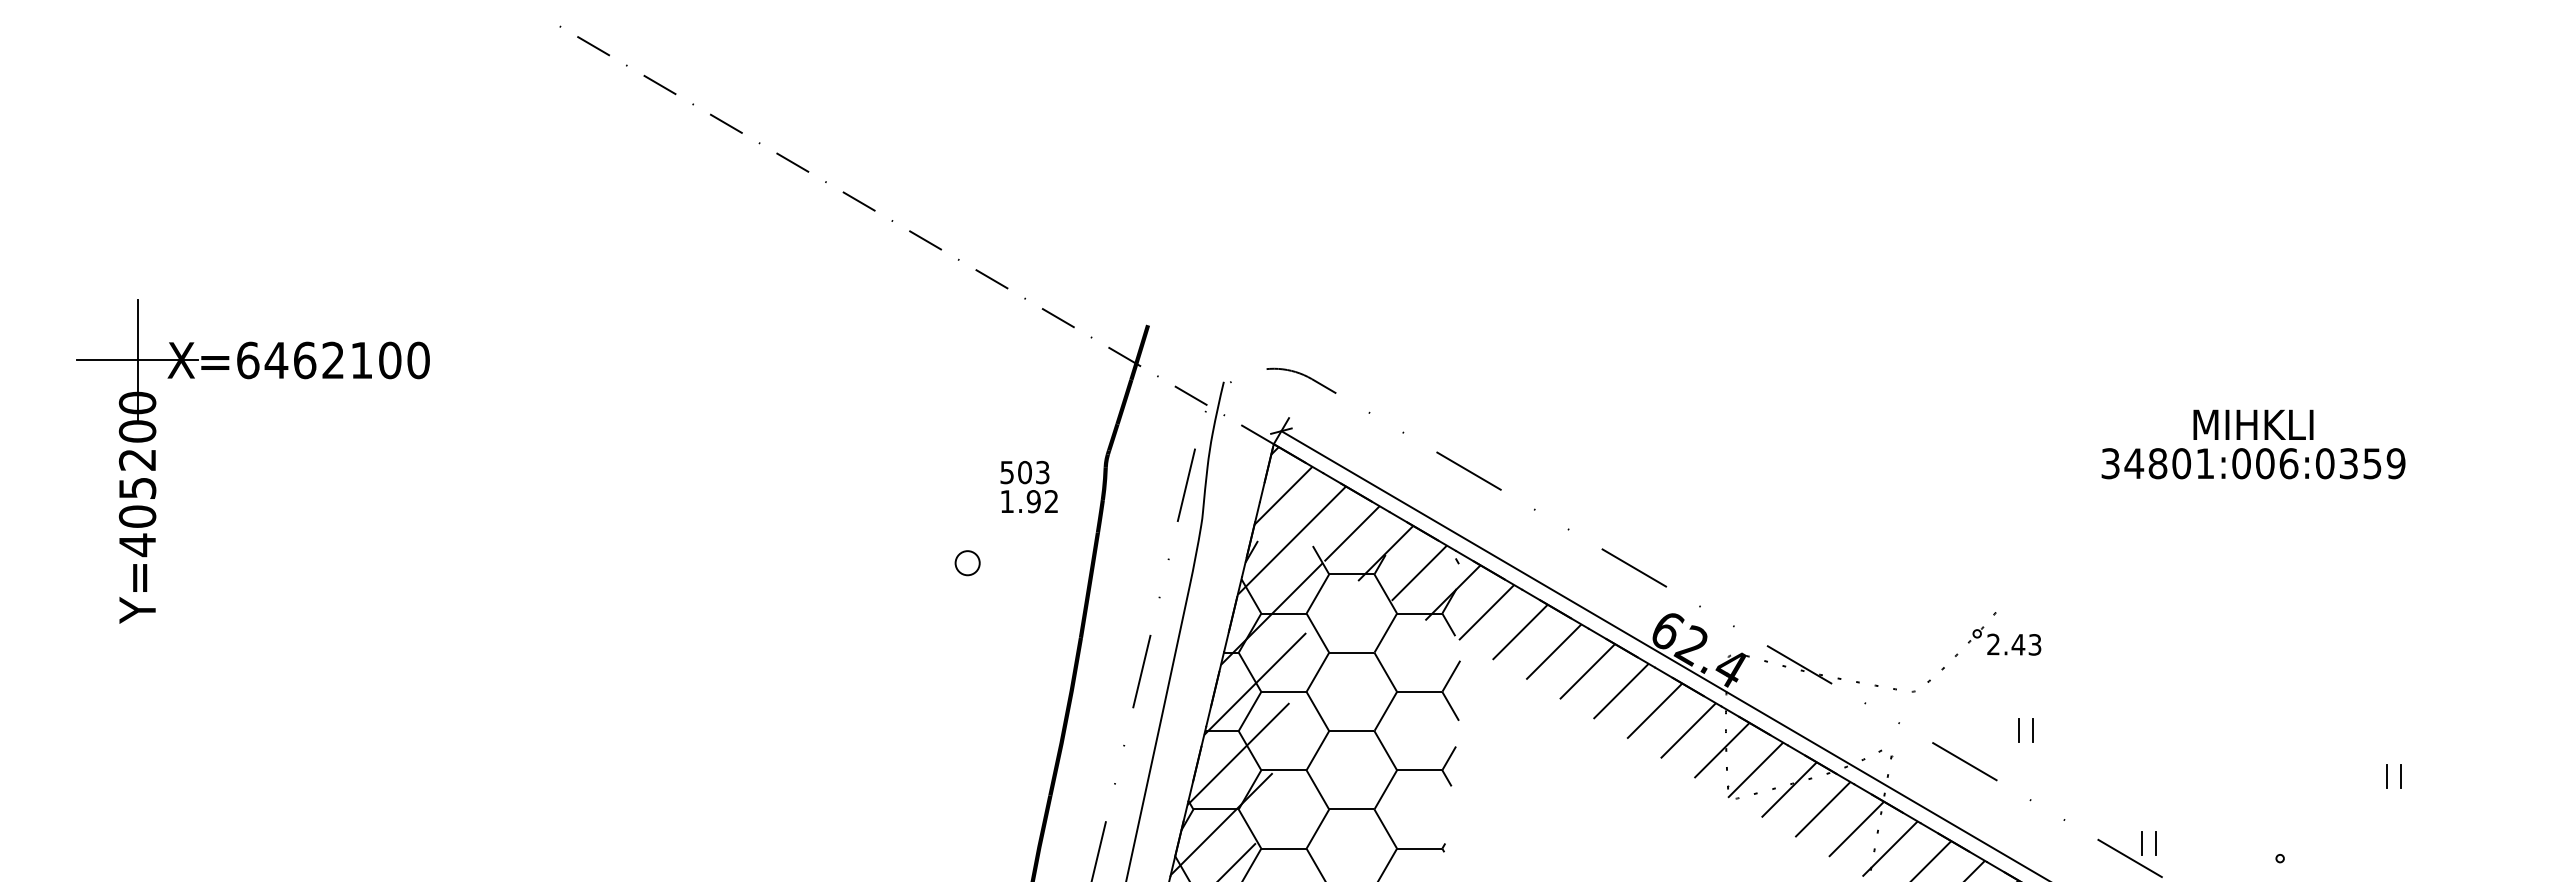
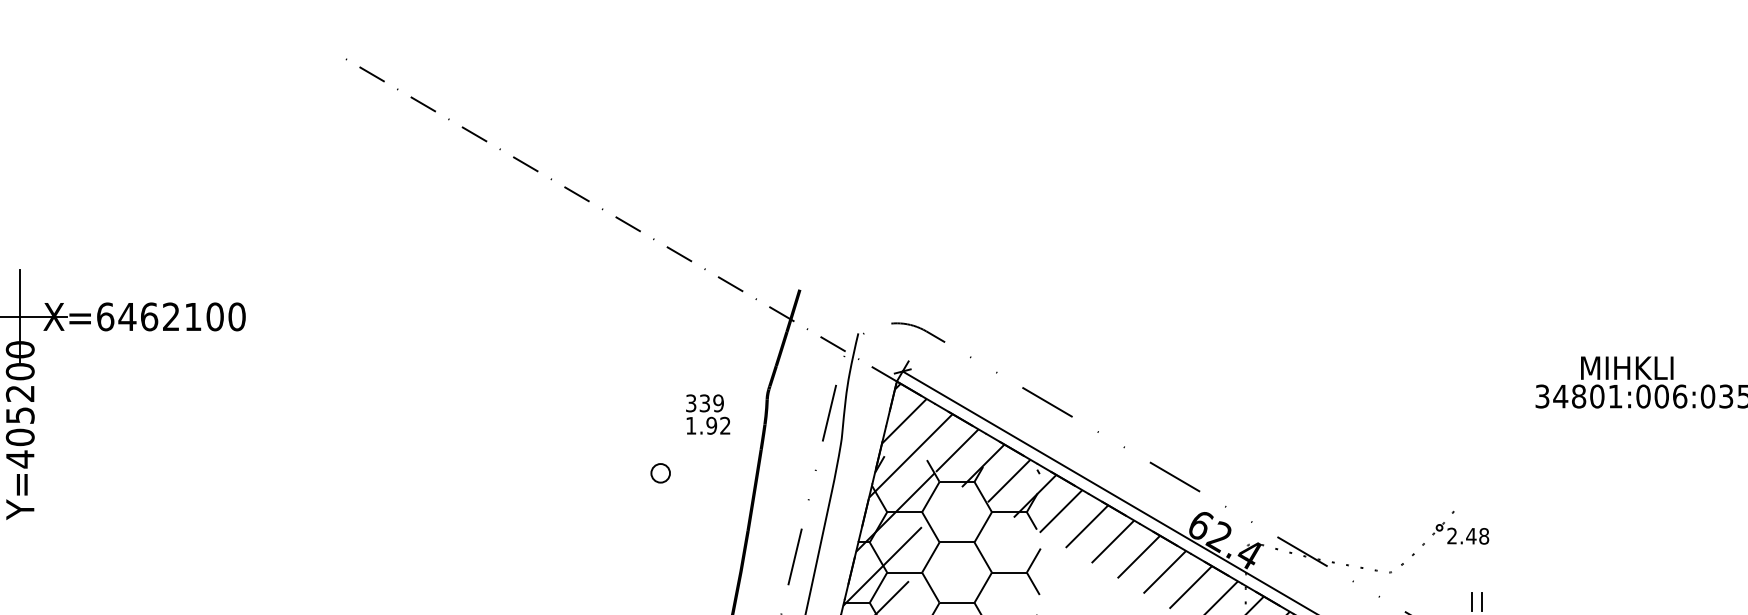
text: (2253, 424) -> (1627, 367), moved
text: (1025, 472) -> (705, 403), 503 -> 339
text: (2034, 644) -> (1483, 536), 2.43 -> 2.48

